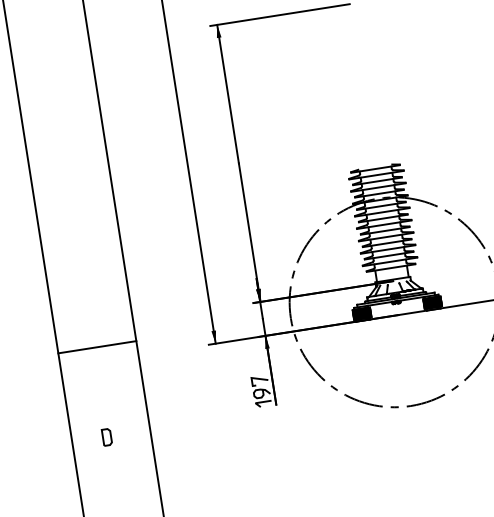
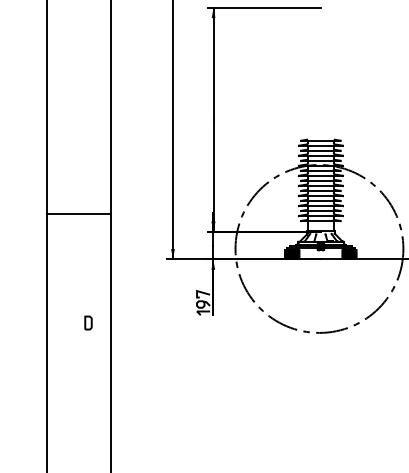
line: (96, 347) -> (78, 213), moved
part: (106, 436) -> (88, 322), moved

